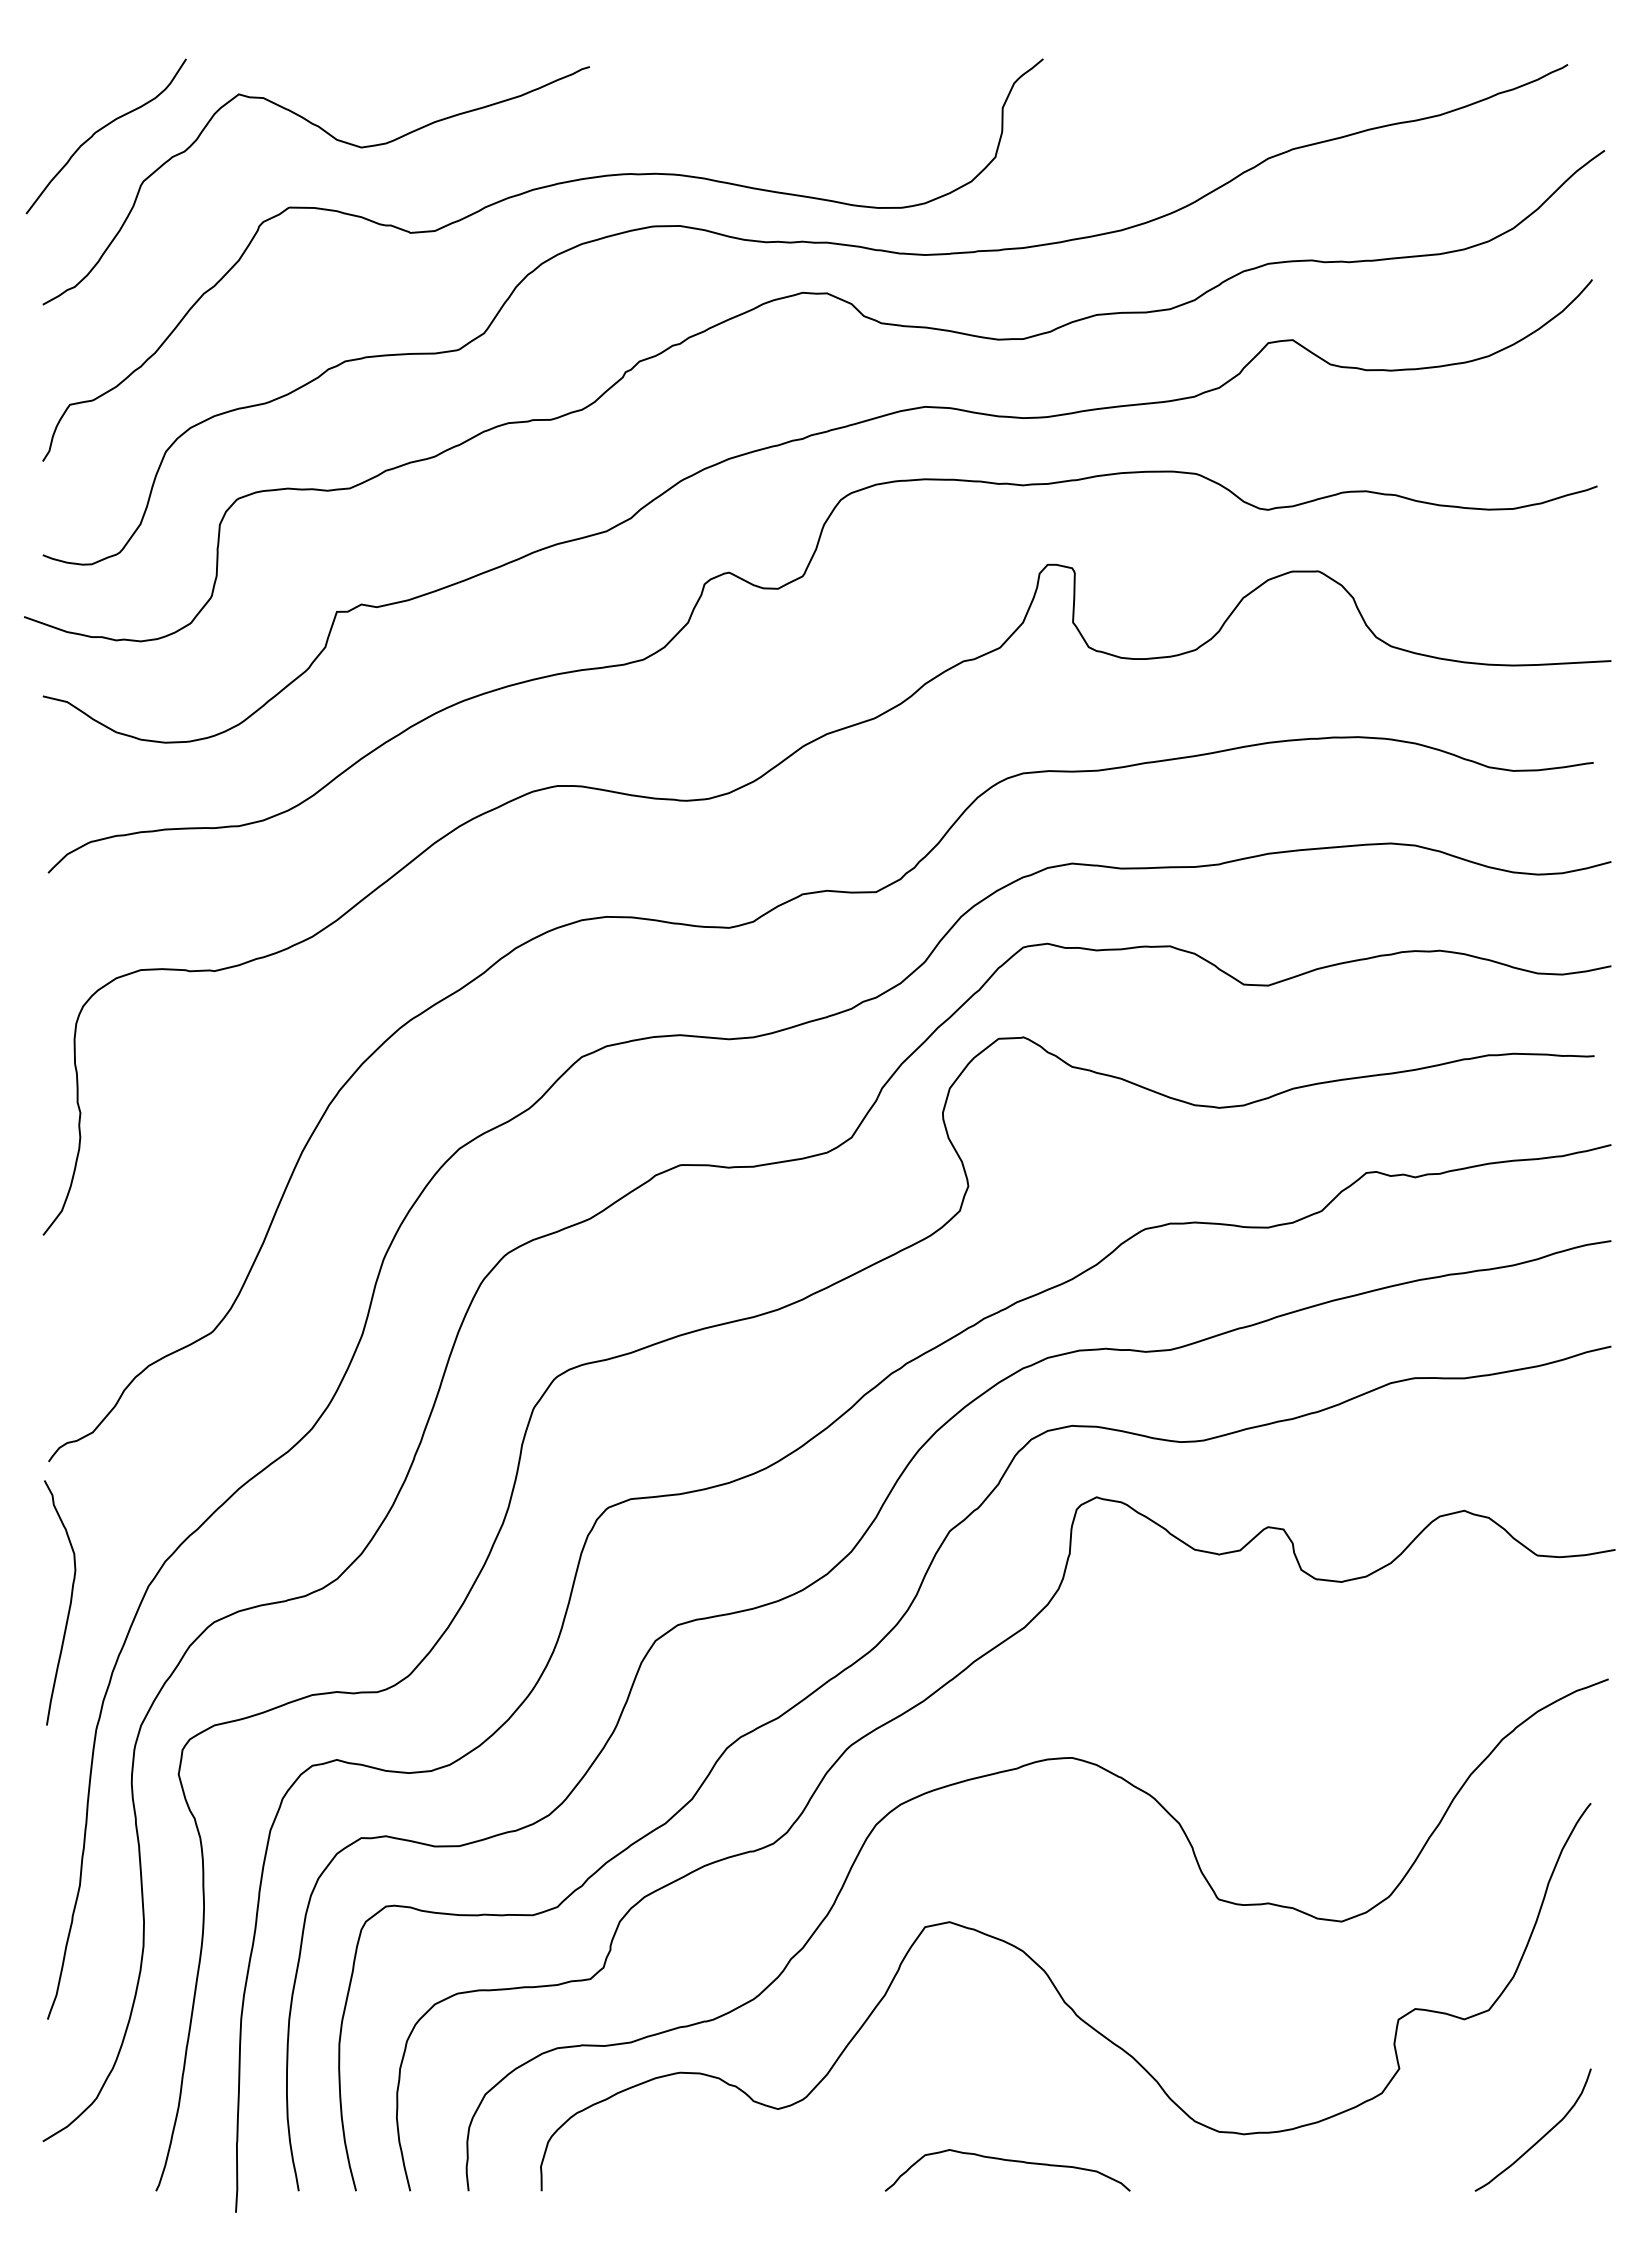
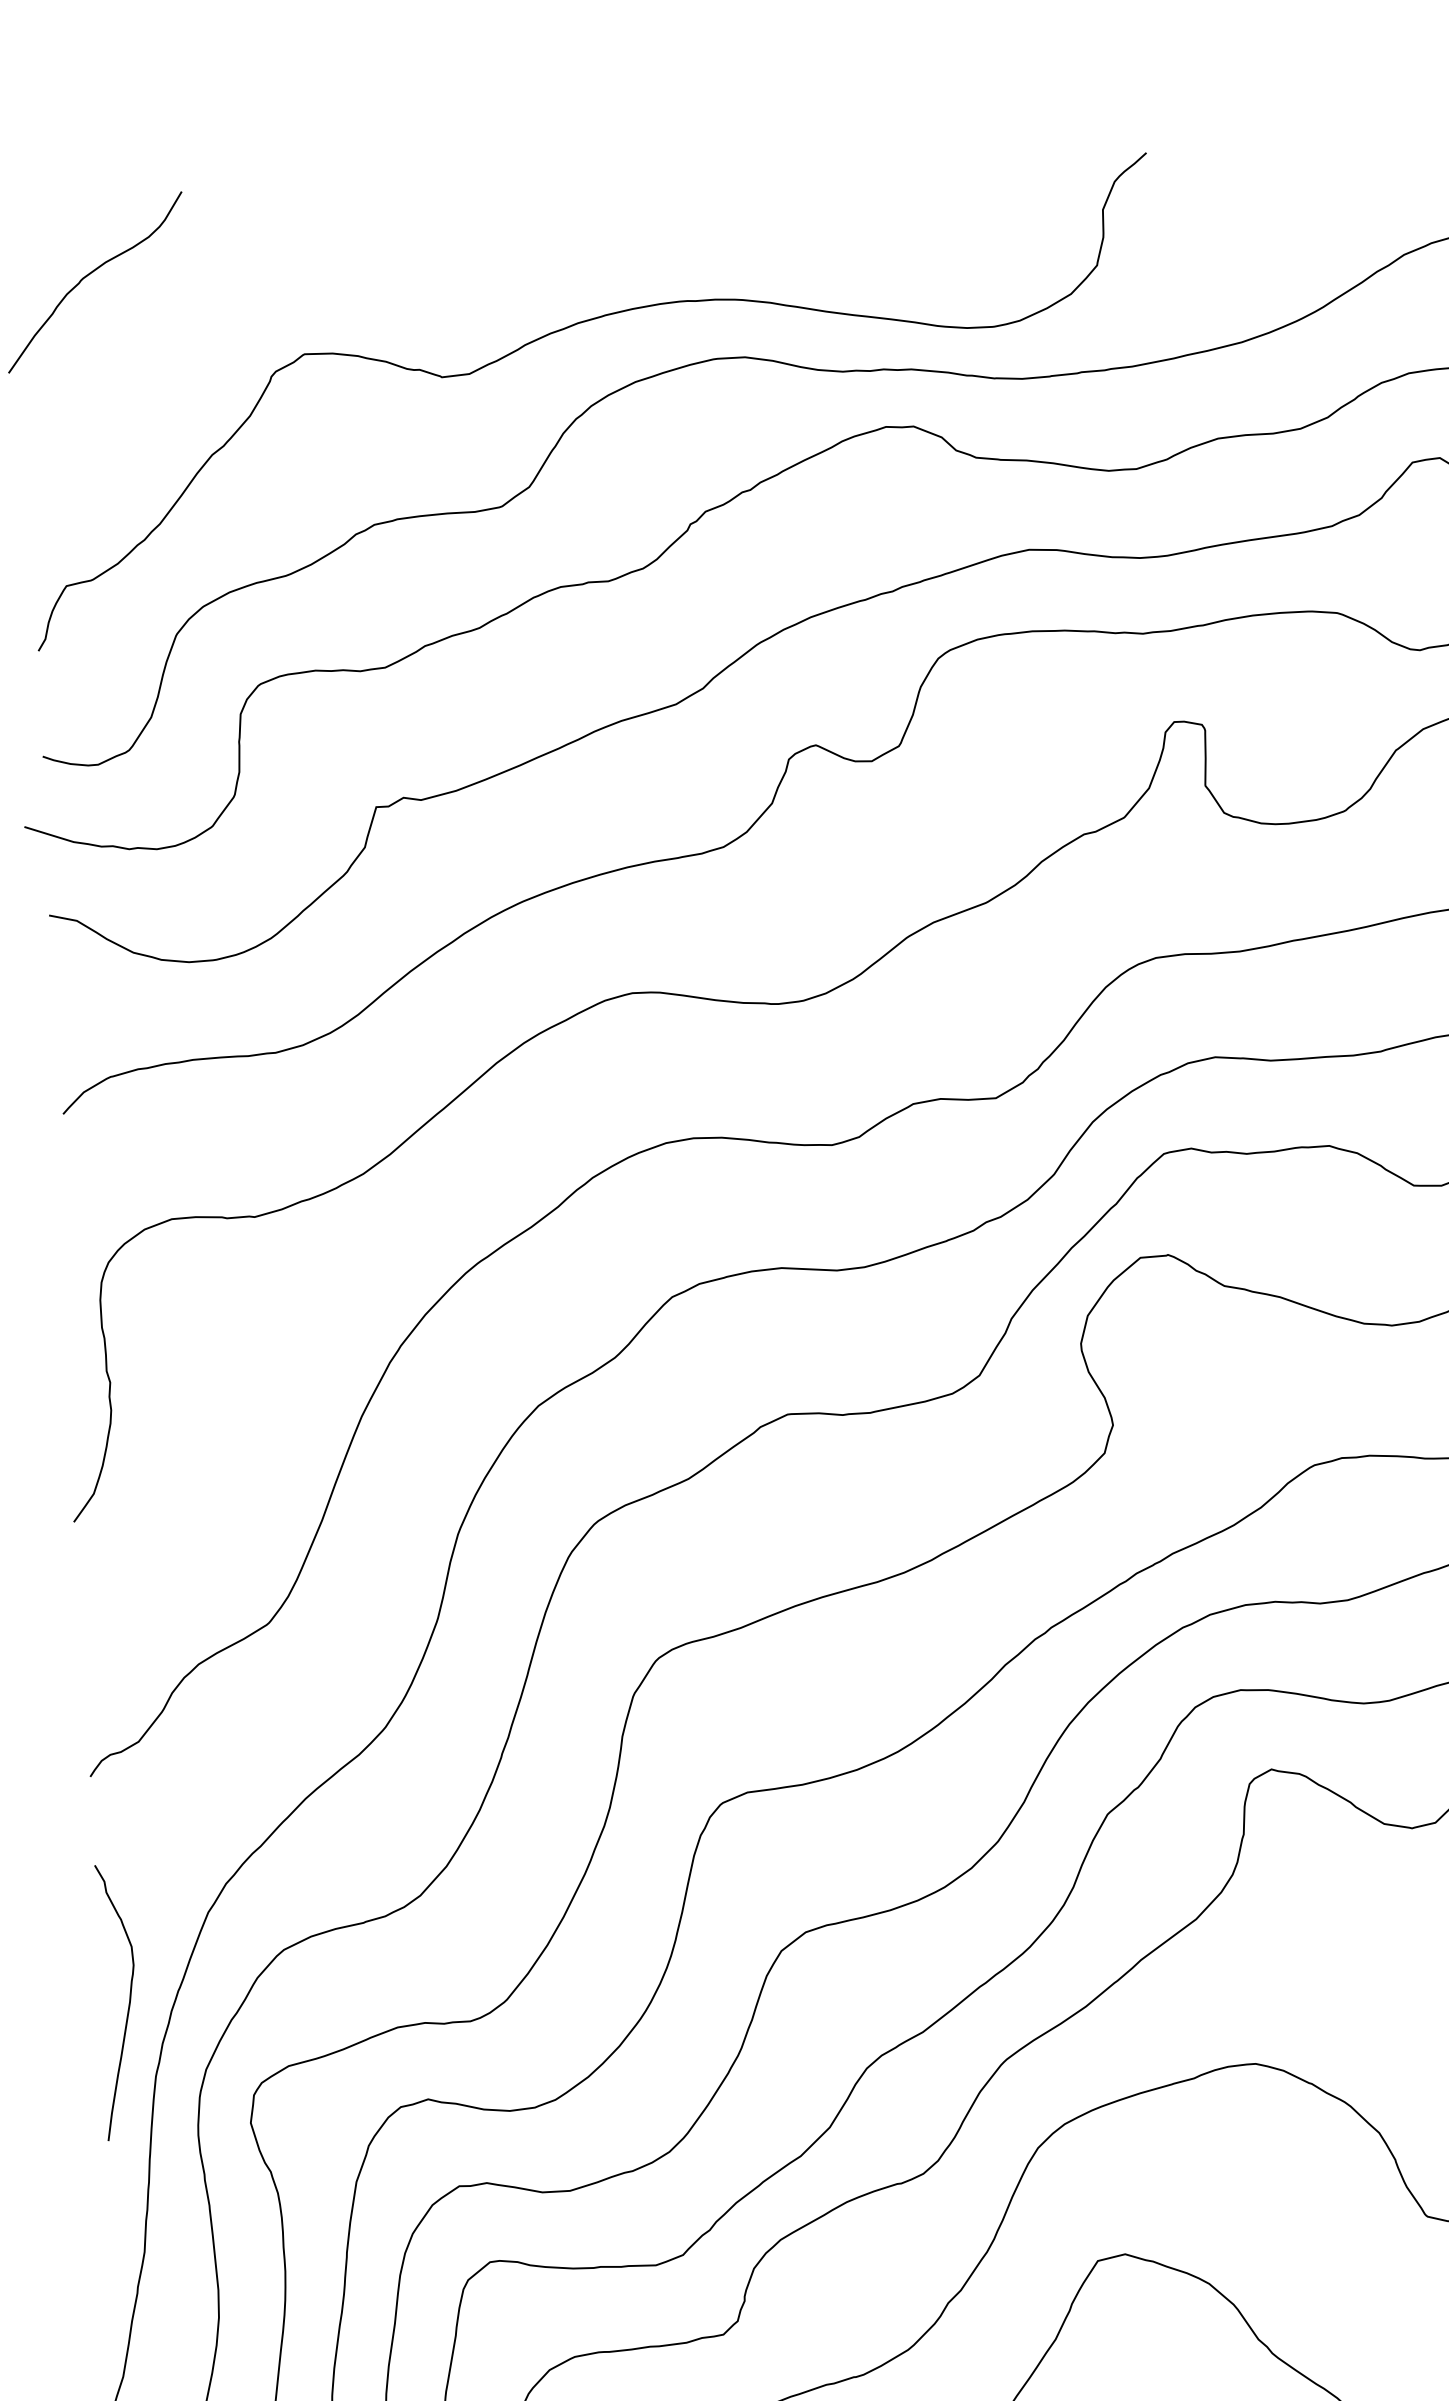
curve: (338, 141) -> (356, 277), removed
curve: (69, 1603) -> (128, 2002), moved

